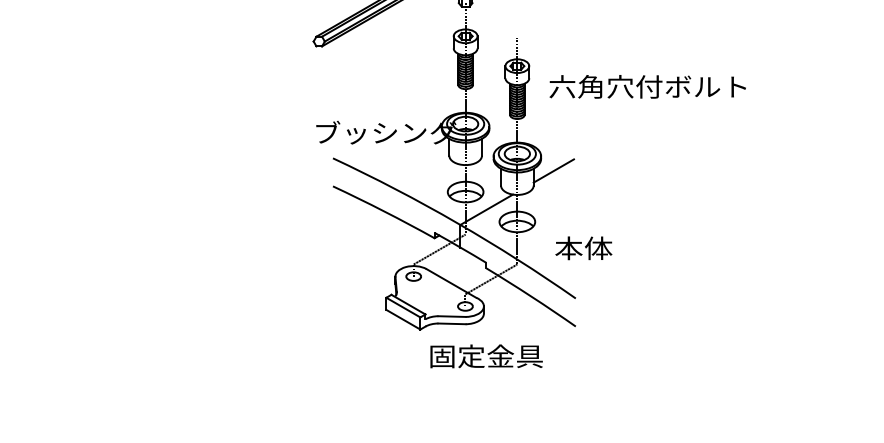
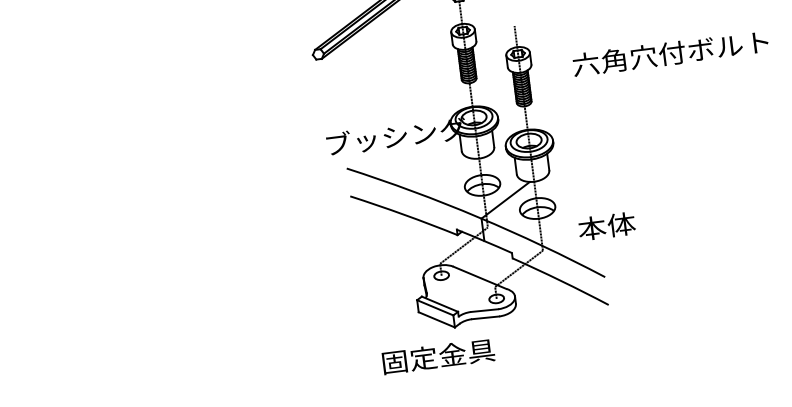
text: (647, 86) -> (670, 53), moved
line: (553, 170) -> (567, 152), removed
text: (486, 356) -> (438, 356), moved

